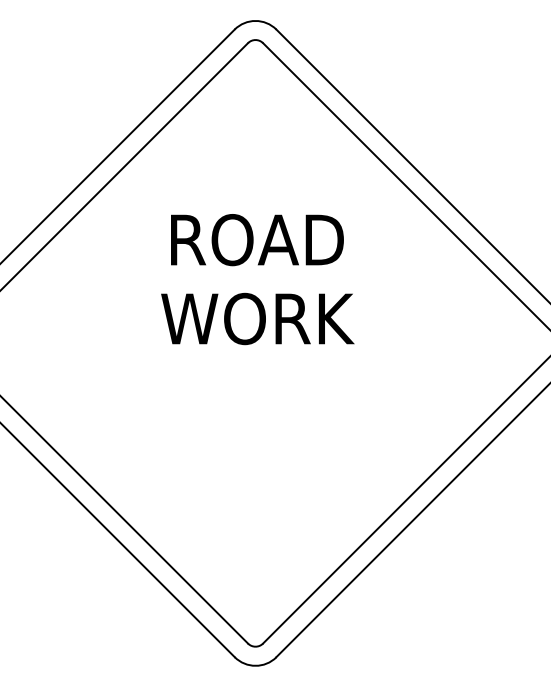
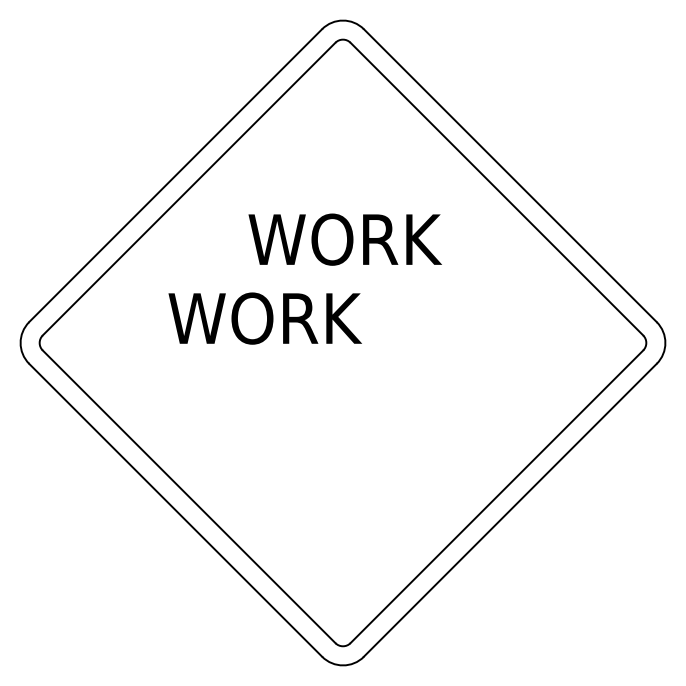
text: (257, 239) -> (344, 239), ROAD -> WORK
text: (257, 318) -> (264, 318), moved

